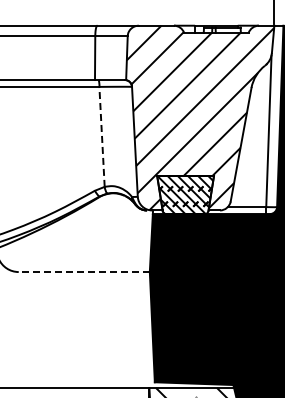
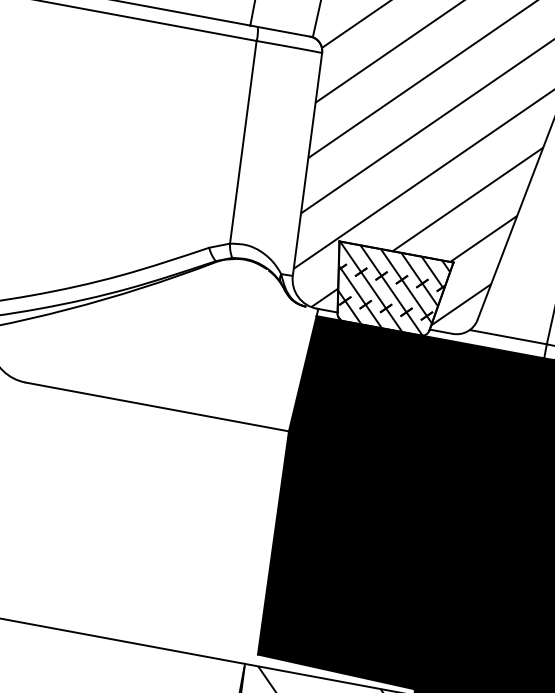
line: (102, 136) -> (244, 141), dashed -> solid
line: (84, 272) -> (157, 407), dashed -> solid

